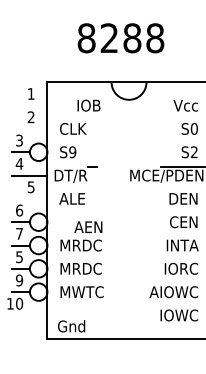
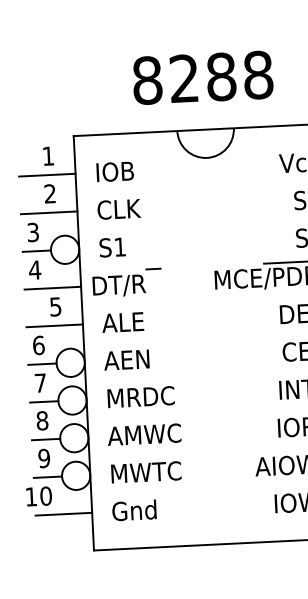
text: (120, 38) -> (202, 78), moved
line: (29, 105) -> (46, 174), added
text: (88, 105) -> (114, 171), moved
line: (29, 128) -> (48, 212), added
text: (72, 152) -> (119, 247), S9 -> S1
line: (29, 198) -> (53, 325), added
text: (88, 226) -> (126, 358), moved
text: (19, 257) -> (42, 421), 5 -> 8
text: (81, 268) -> (143, 434), MRDC -> AMWC
line: (29, 315) -> (63, 514), added
text: (71, 326) -> (134, 510), moved

